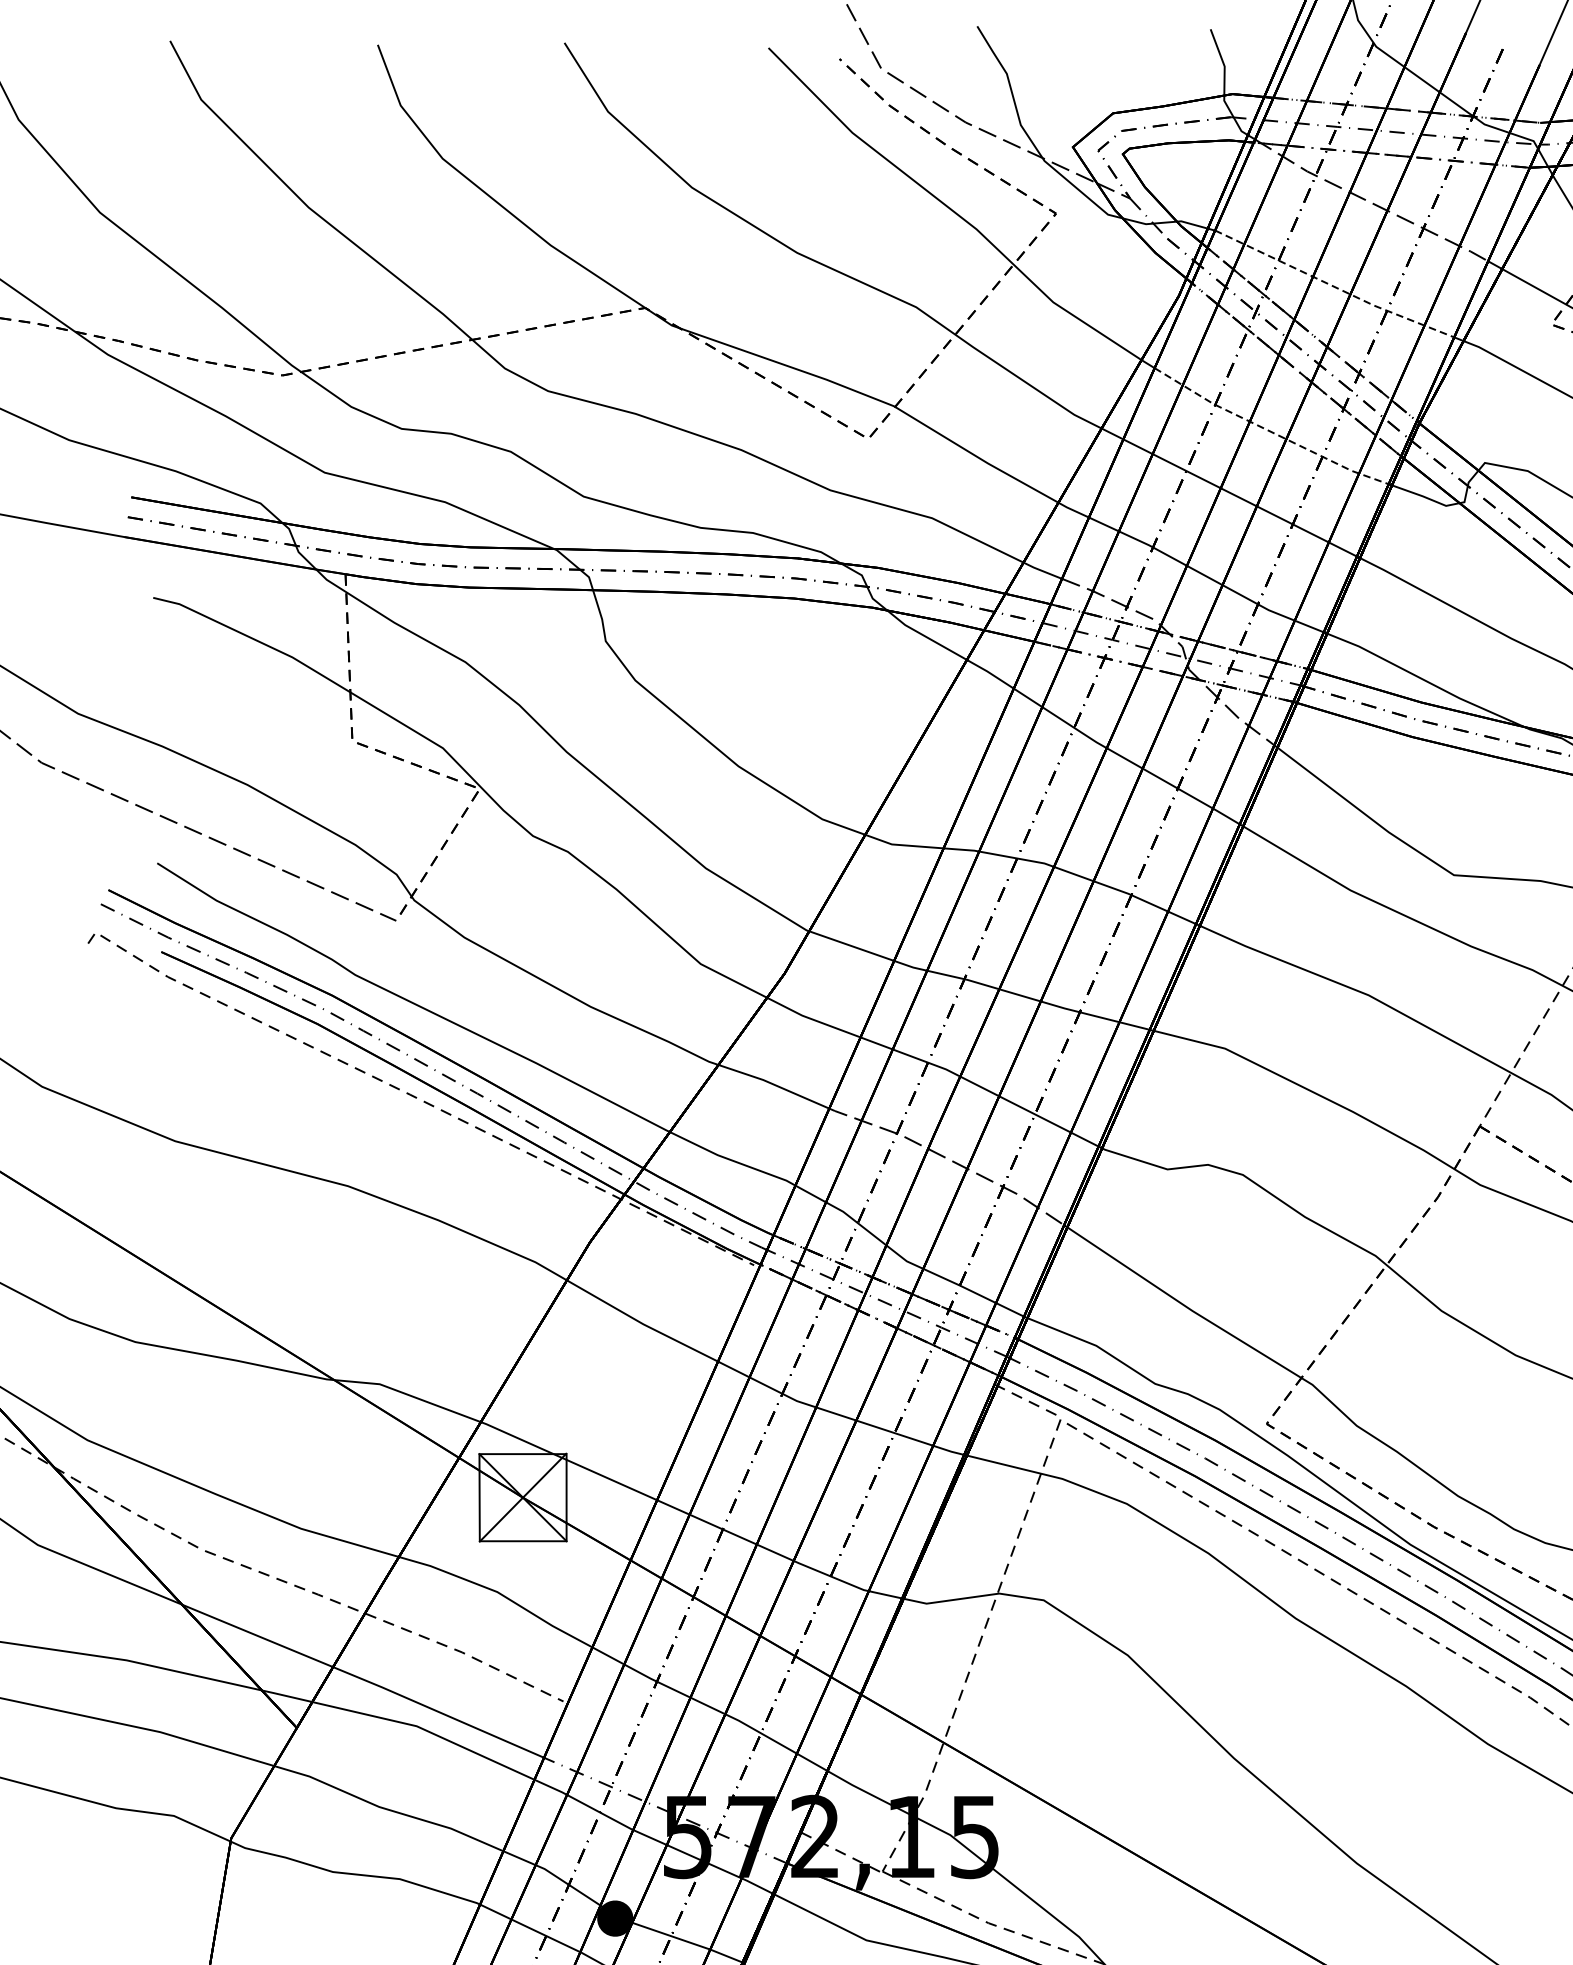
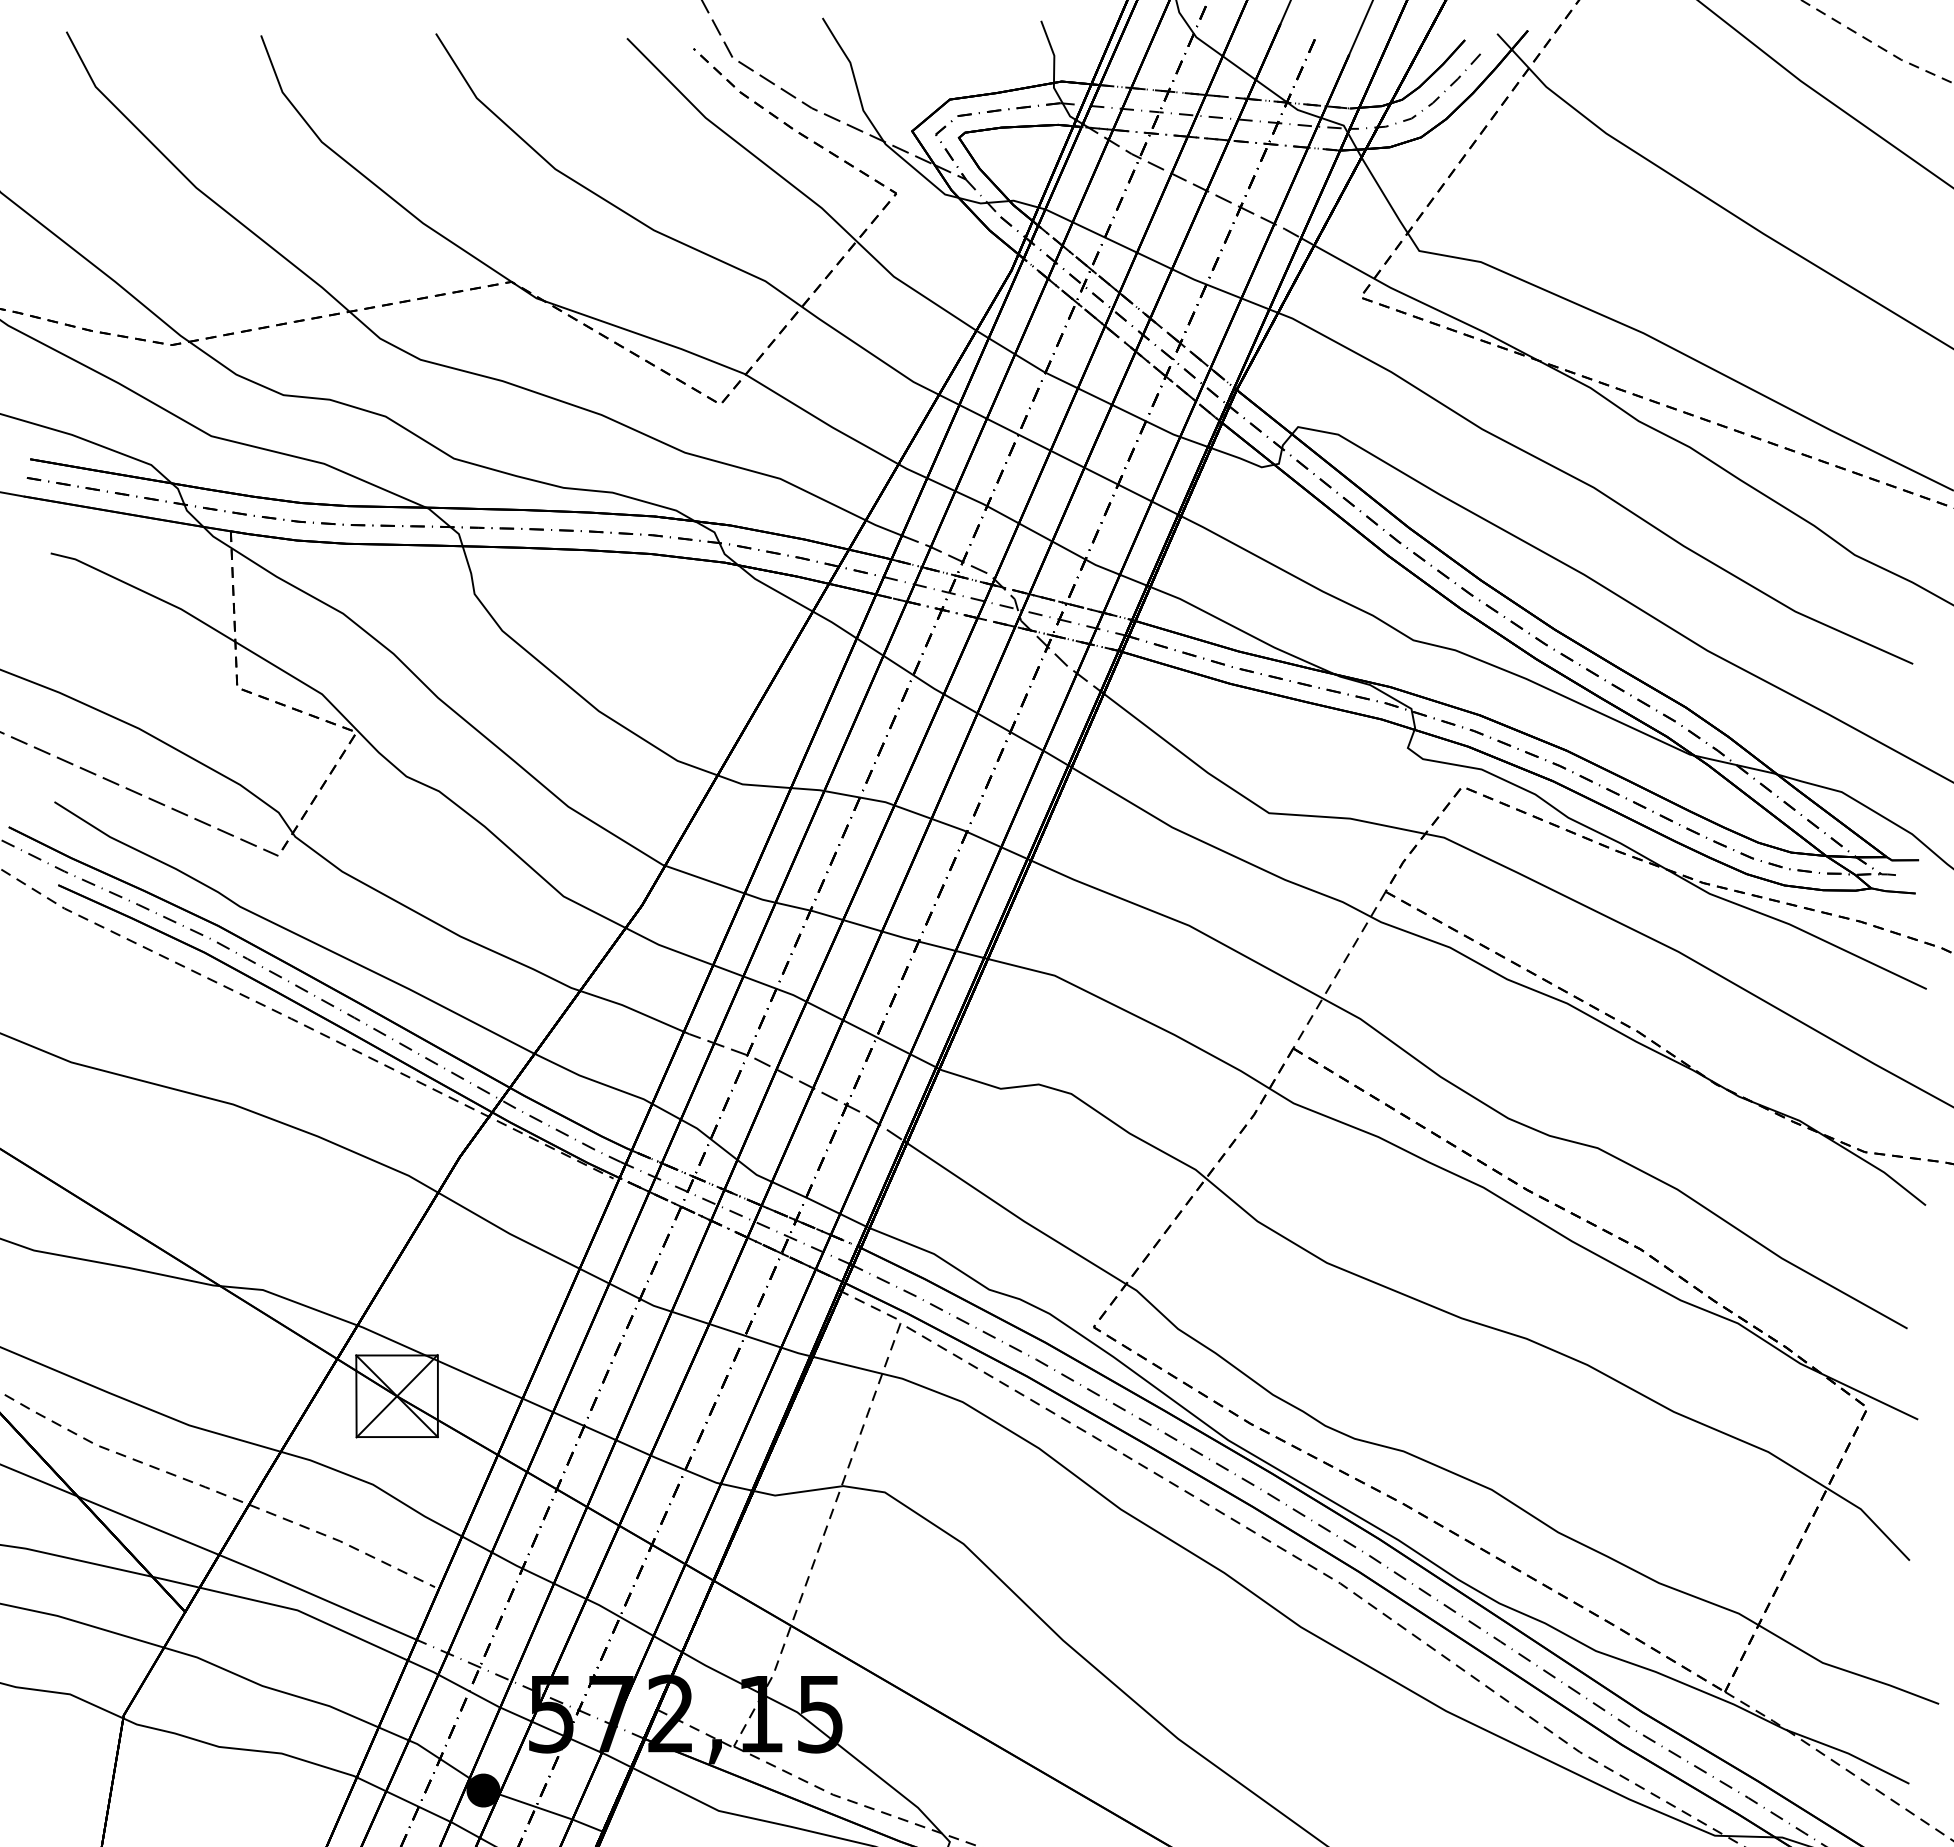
line: (1333, 286) -> (1156, 261), dashed -> solid
line: (1269, 431) -> (1096, 397), dashed -> solid

